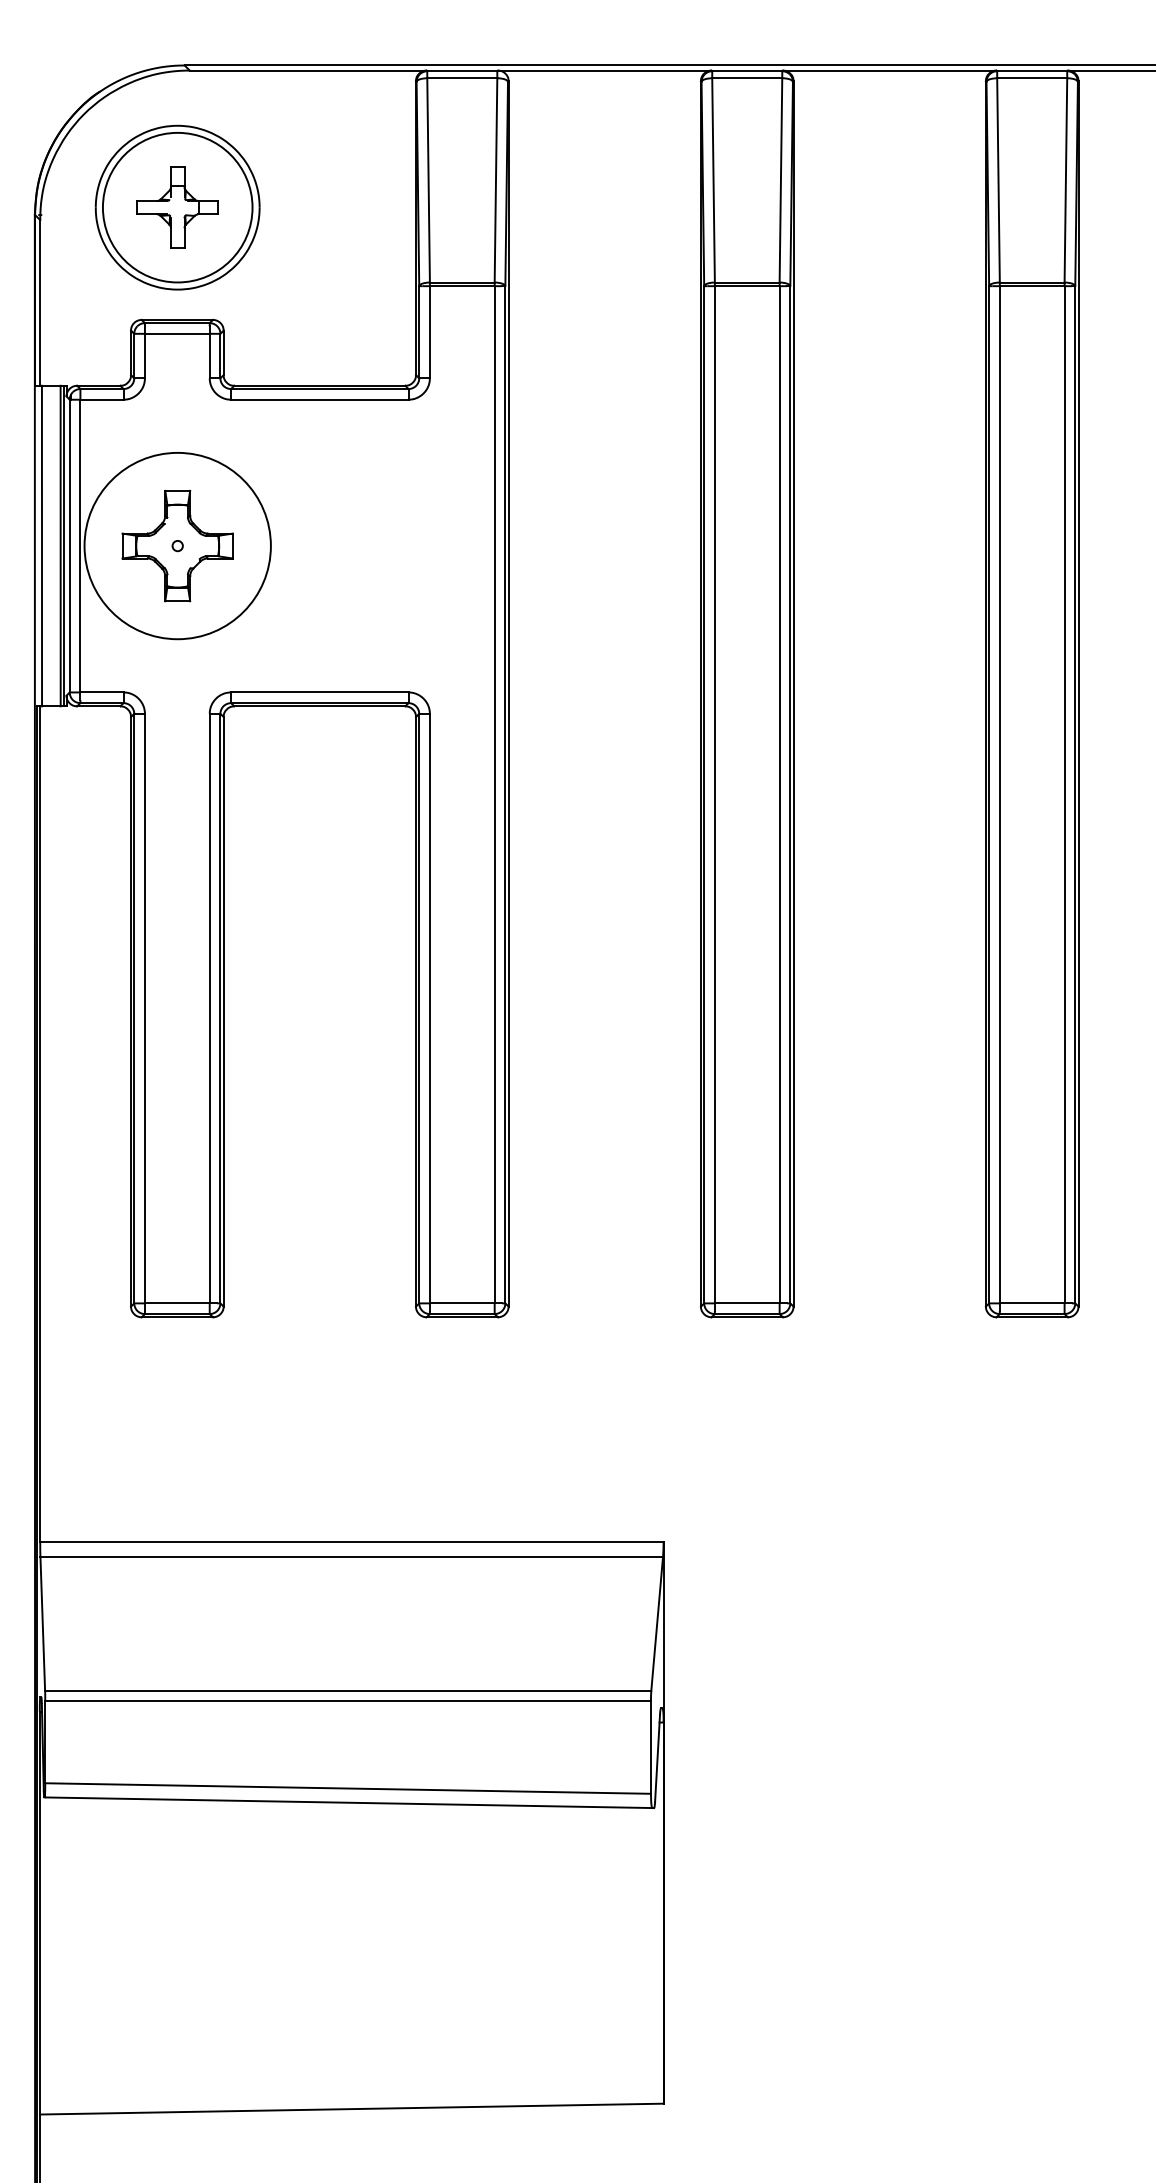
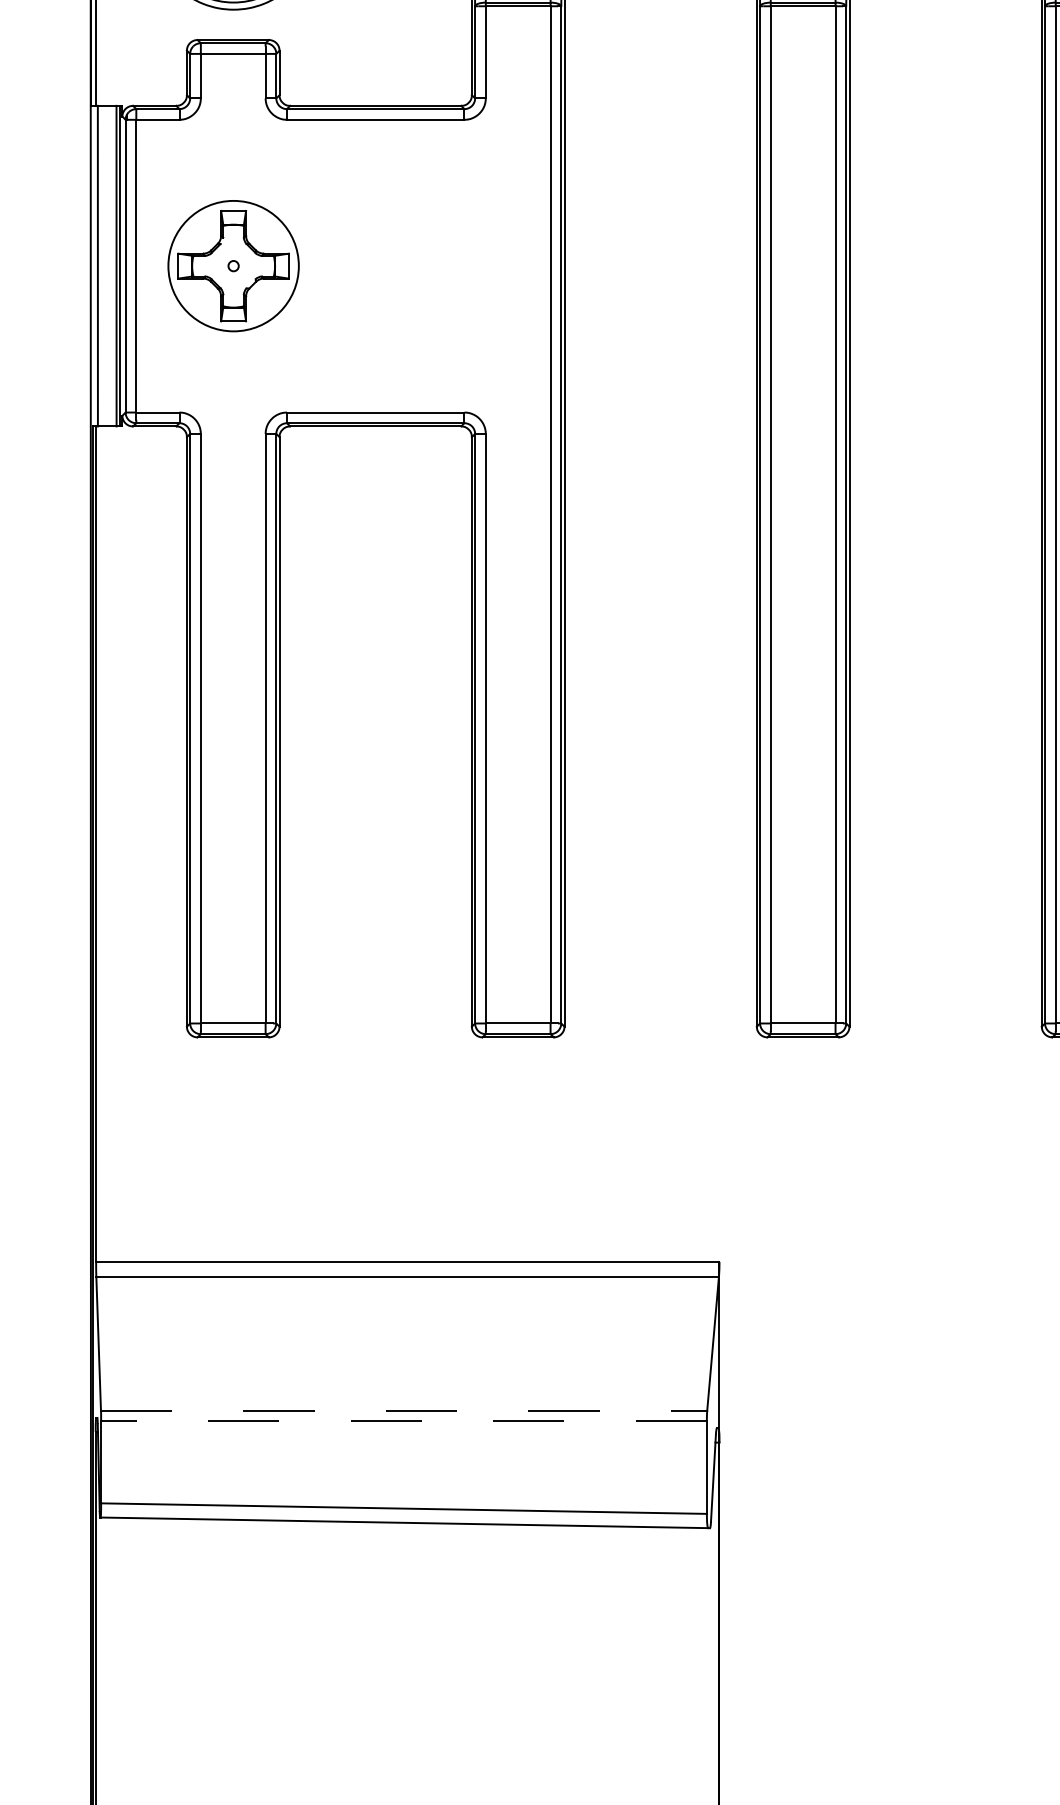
circle: (177, 545) -> (233, 265), size x0.7
line: (348, 1690) -> (404, 1410), solid -> dashed
line: (348, 1700) -> (404, 1420), solid -> dashed

